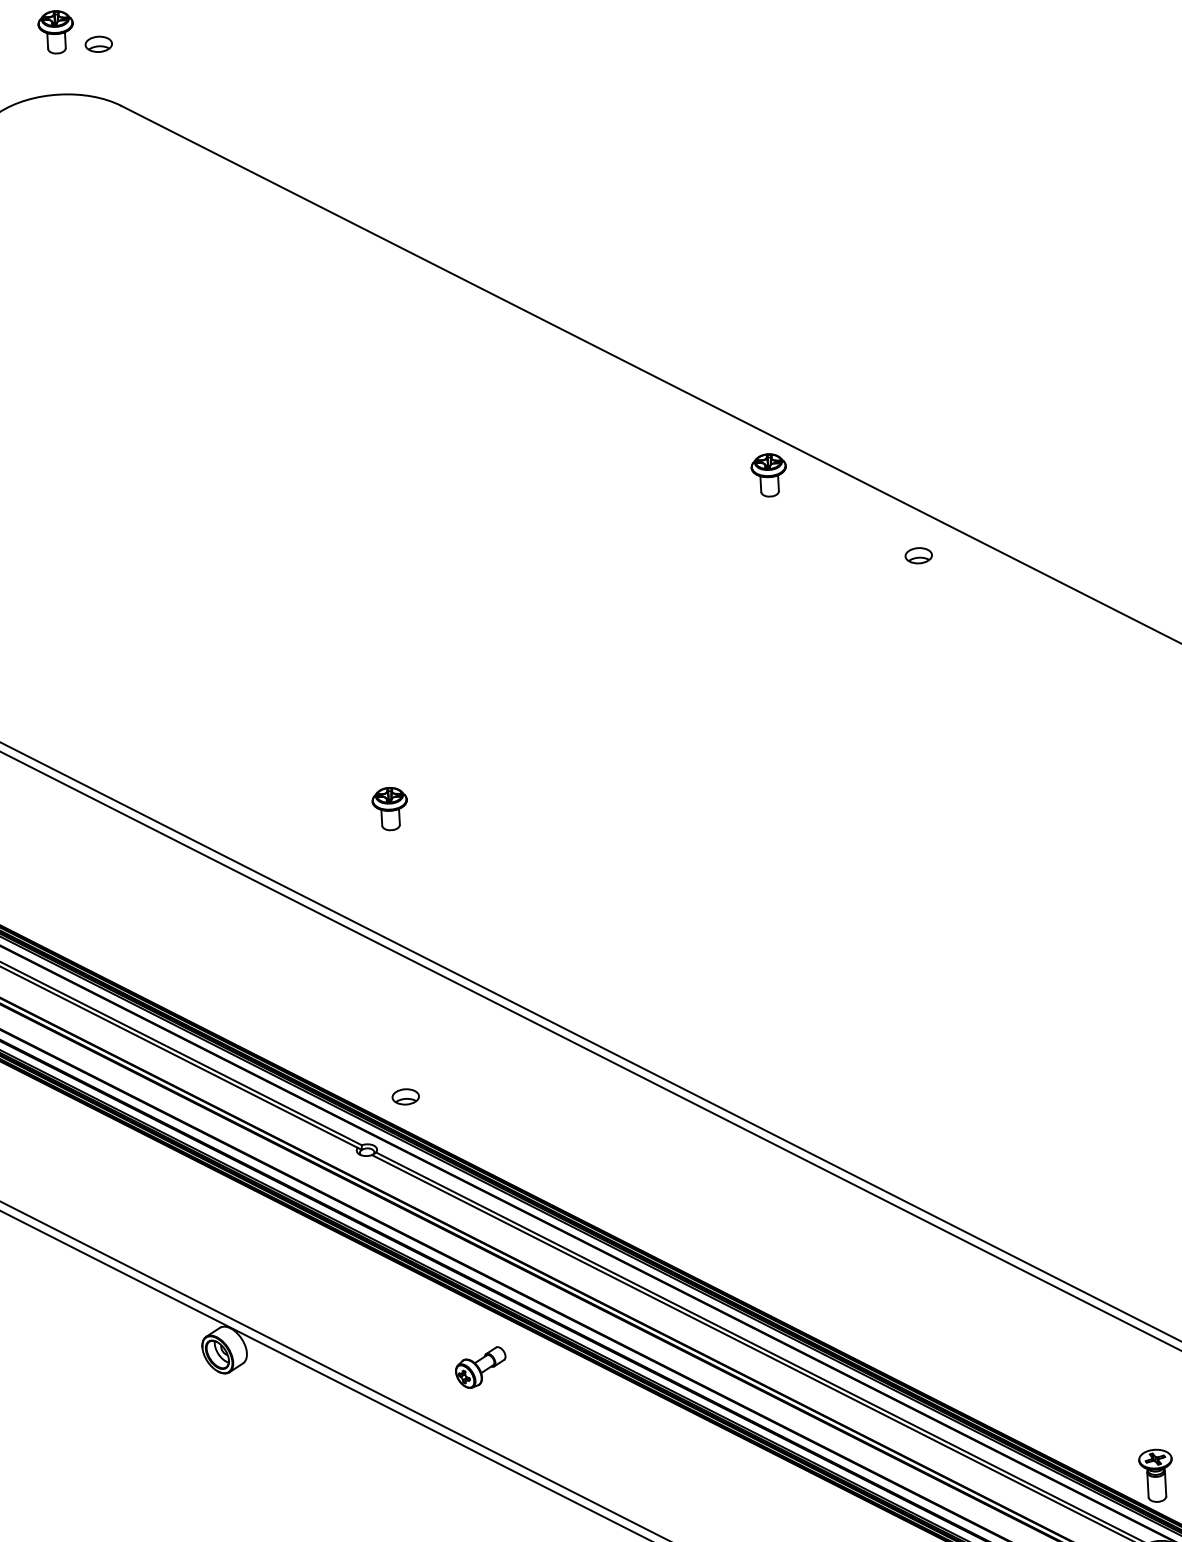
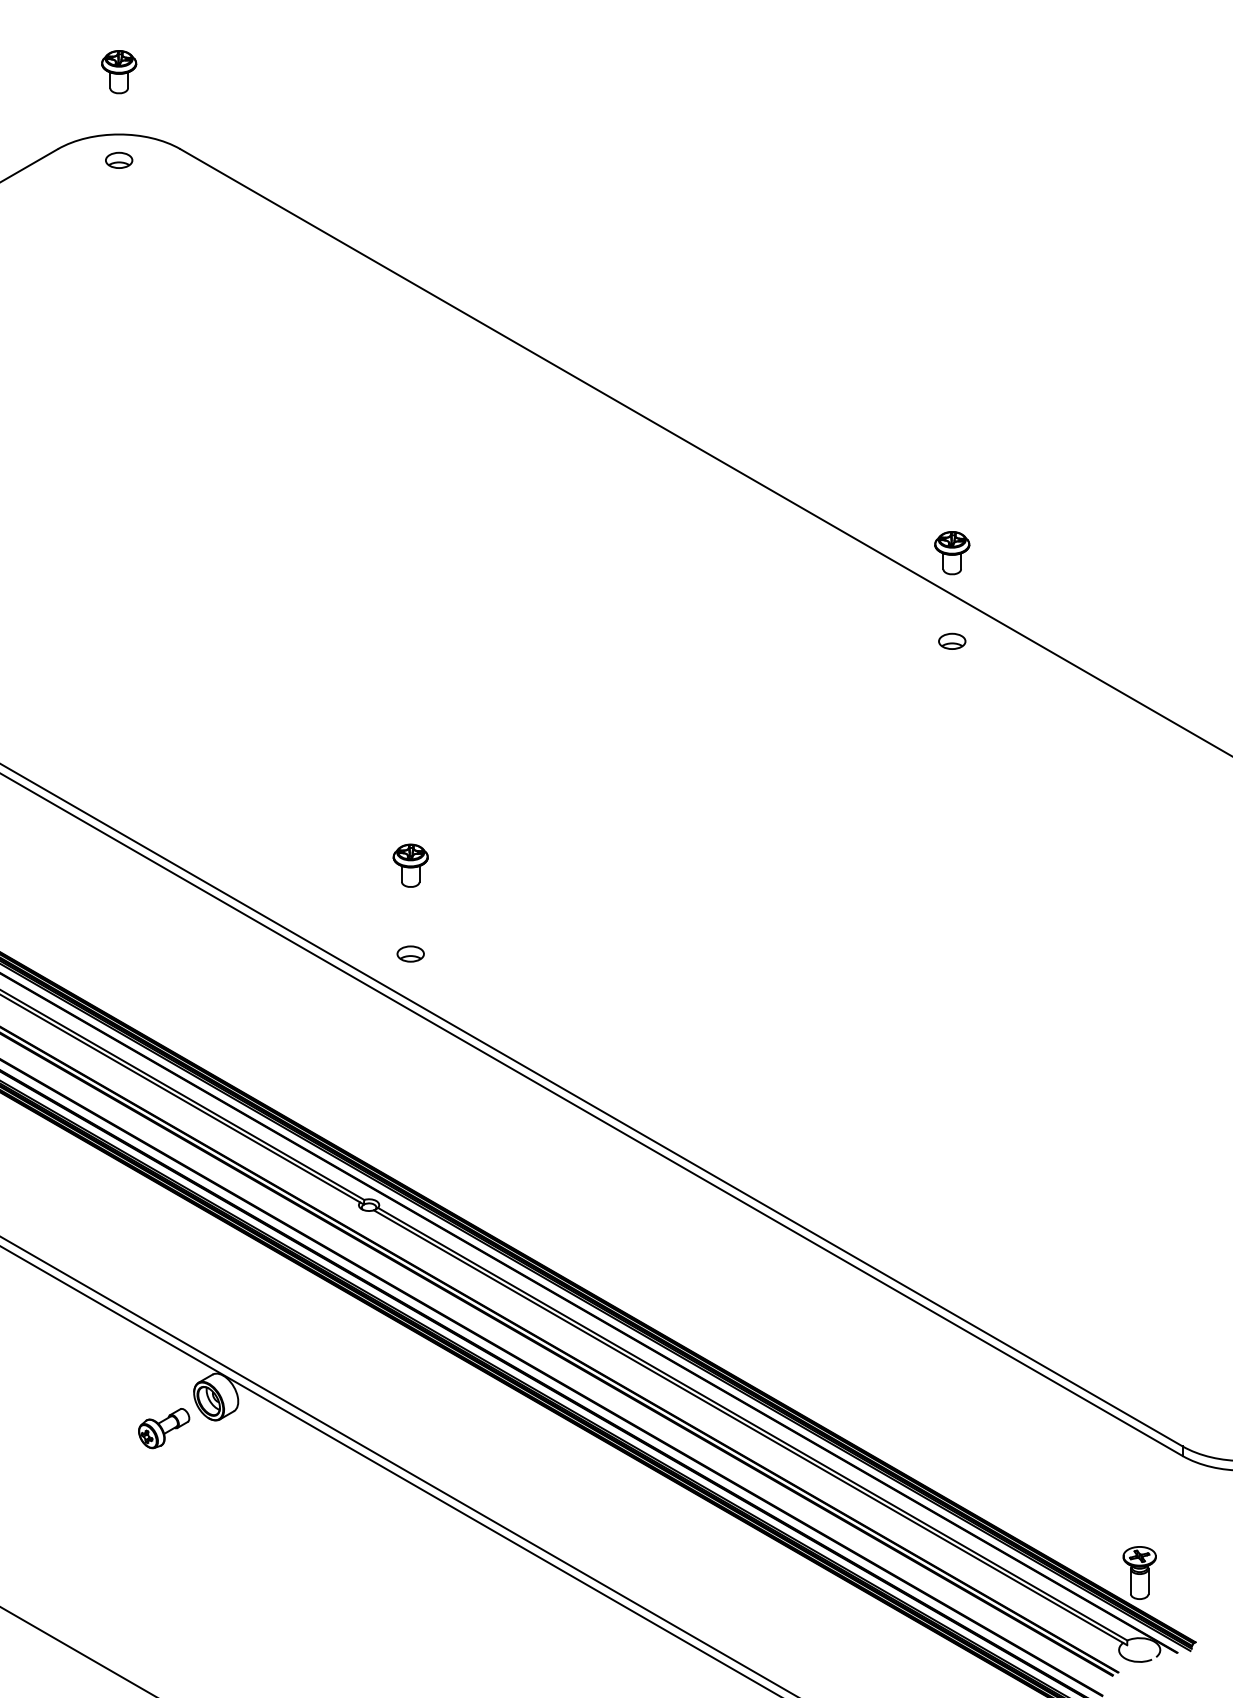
part: (99, 43) -> (119, 159), moved
part: (769, 475) -> (952, 553), moved
part: (405, 1096) -> (410, 953), moved
part: (481, 1367) -> (164, 1428), moved

